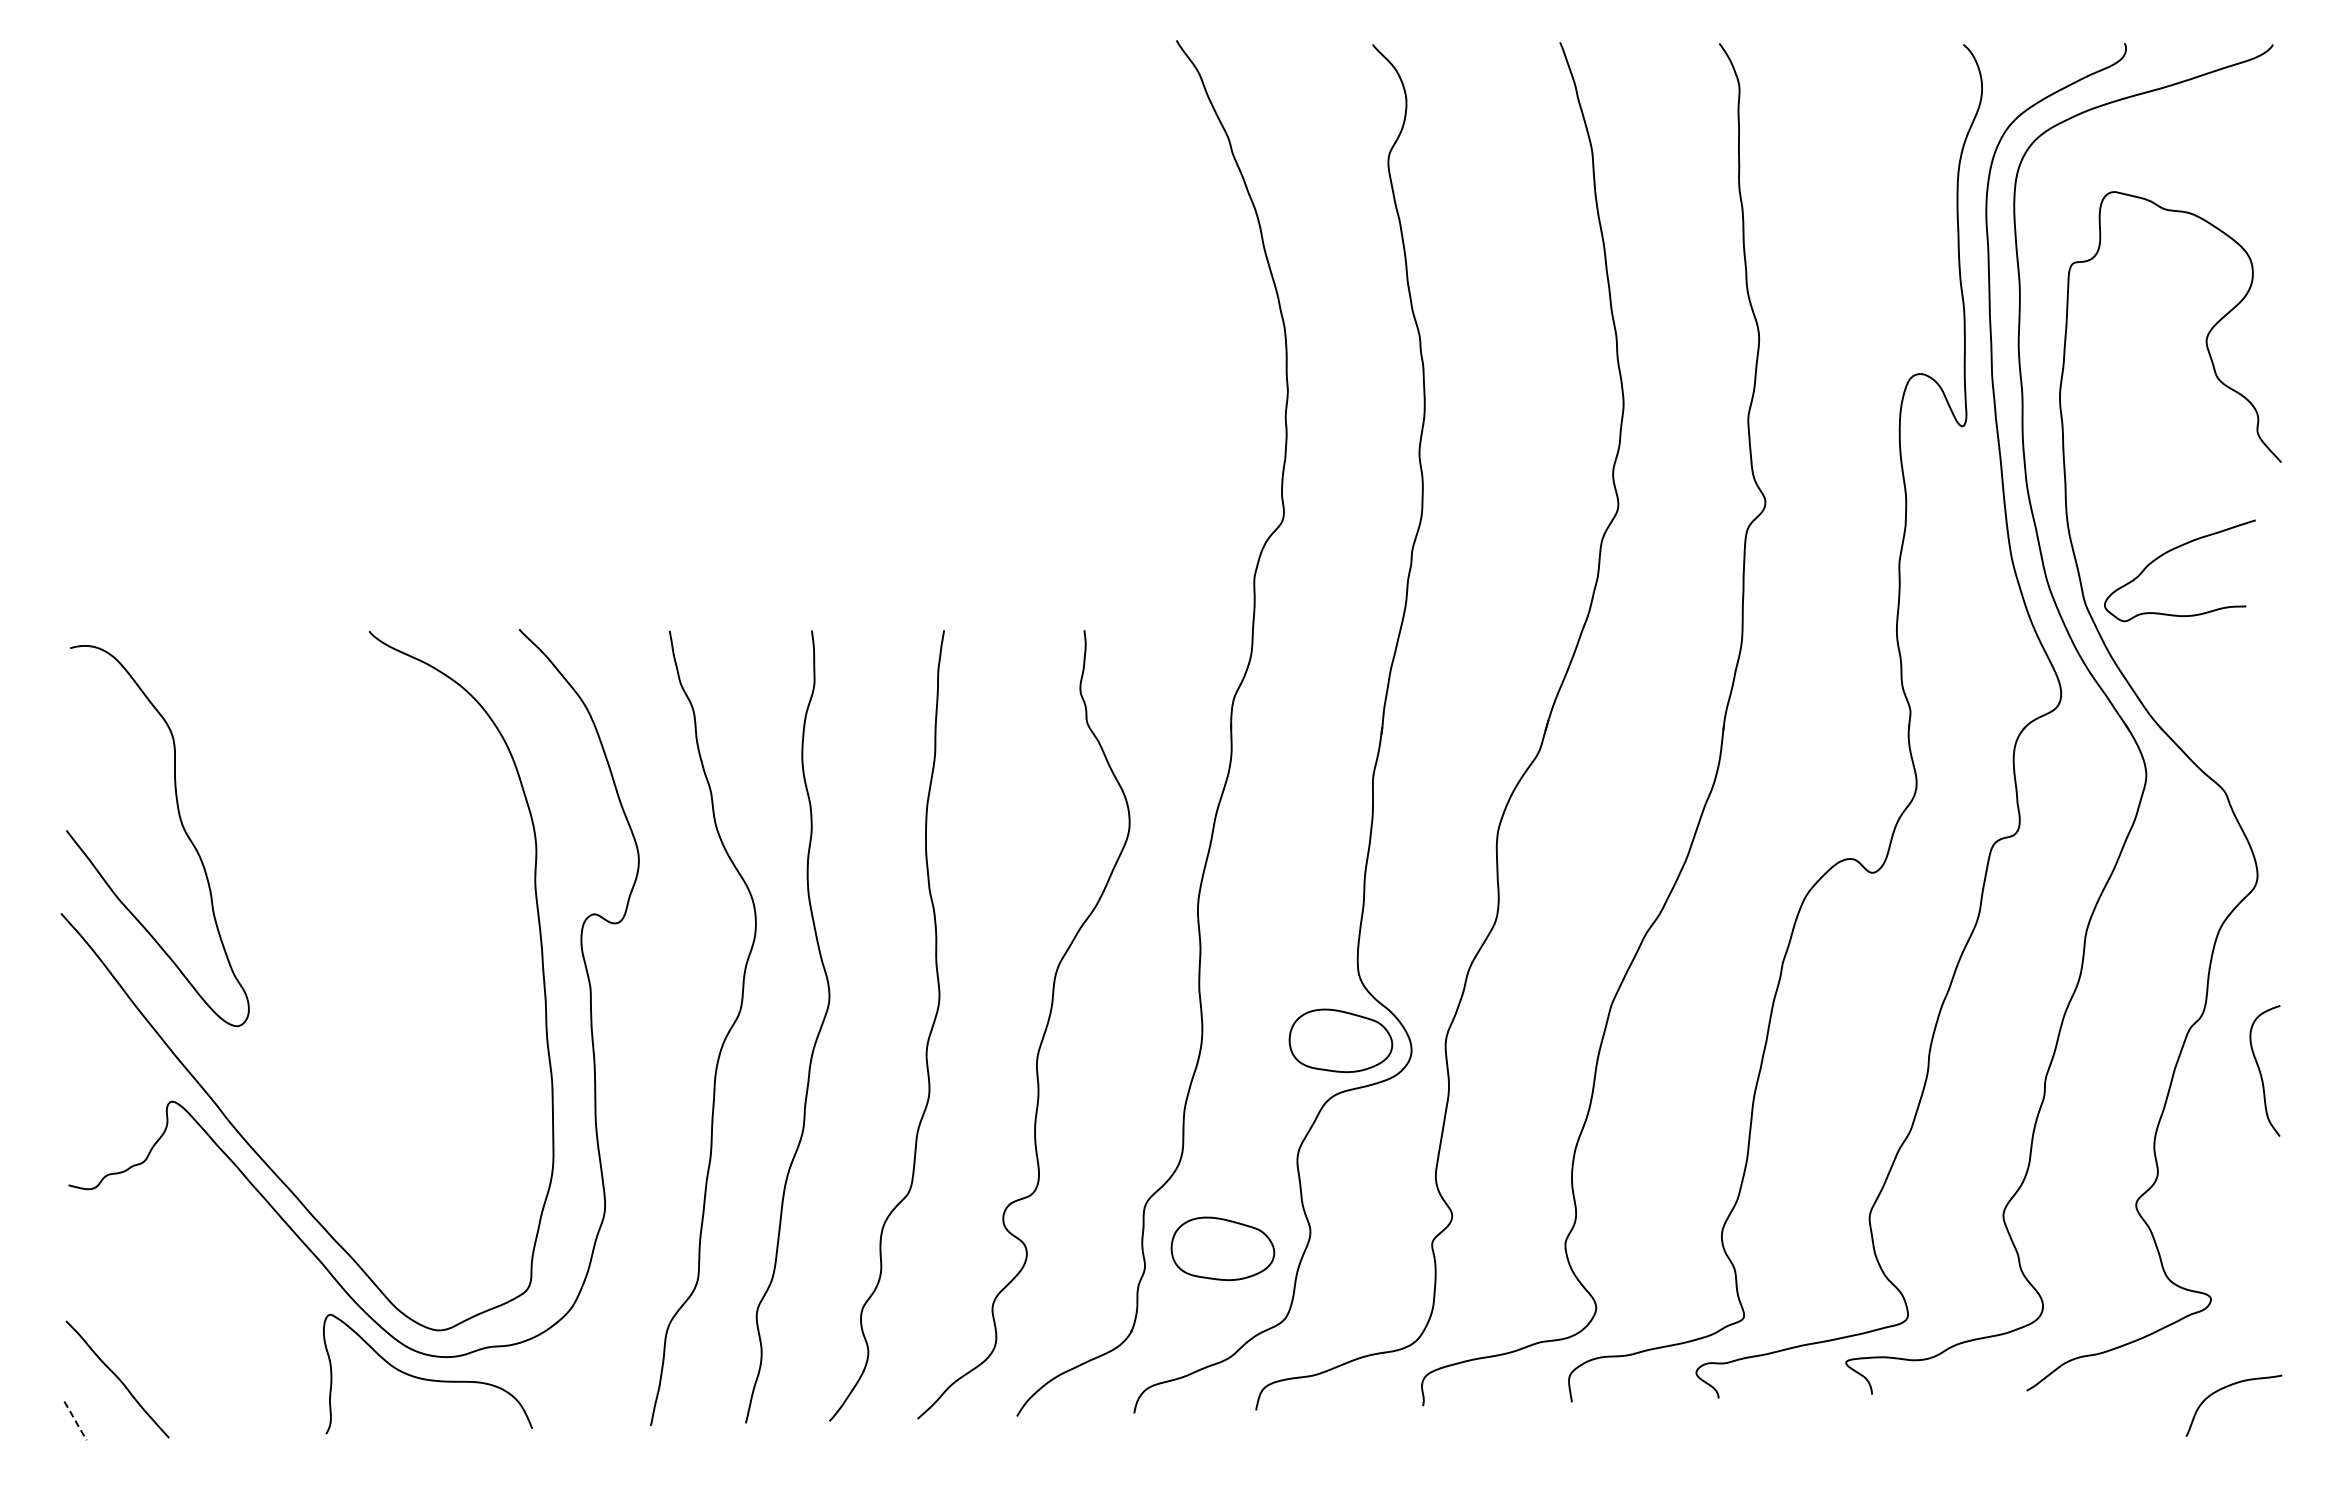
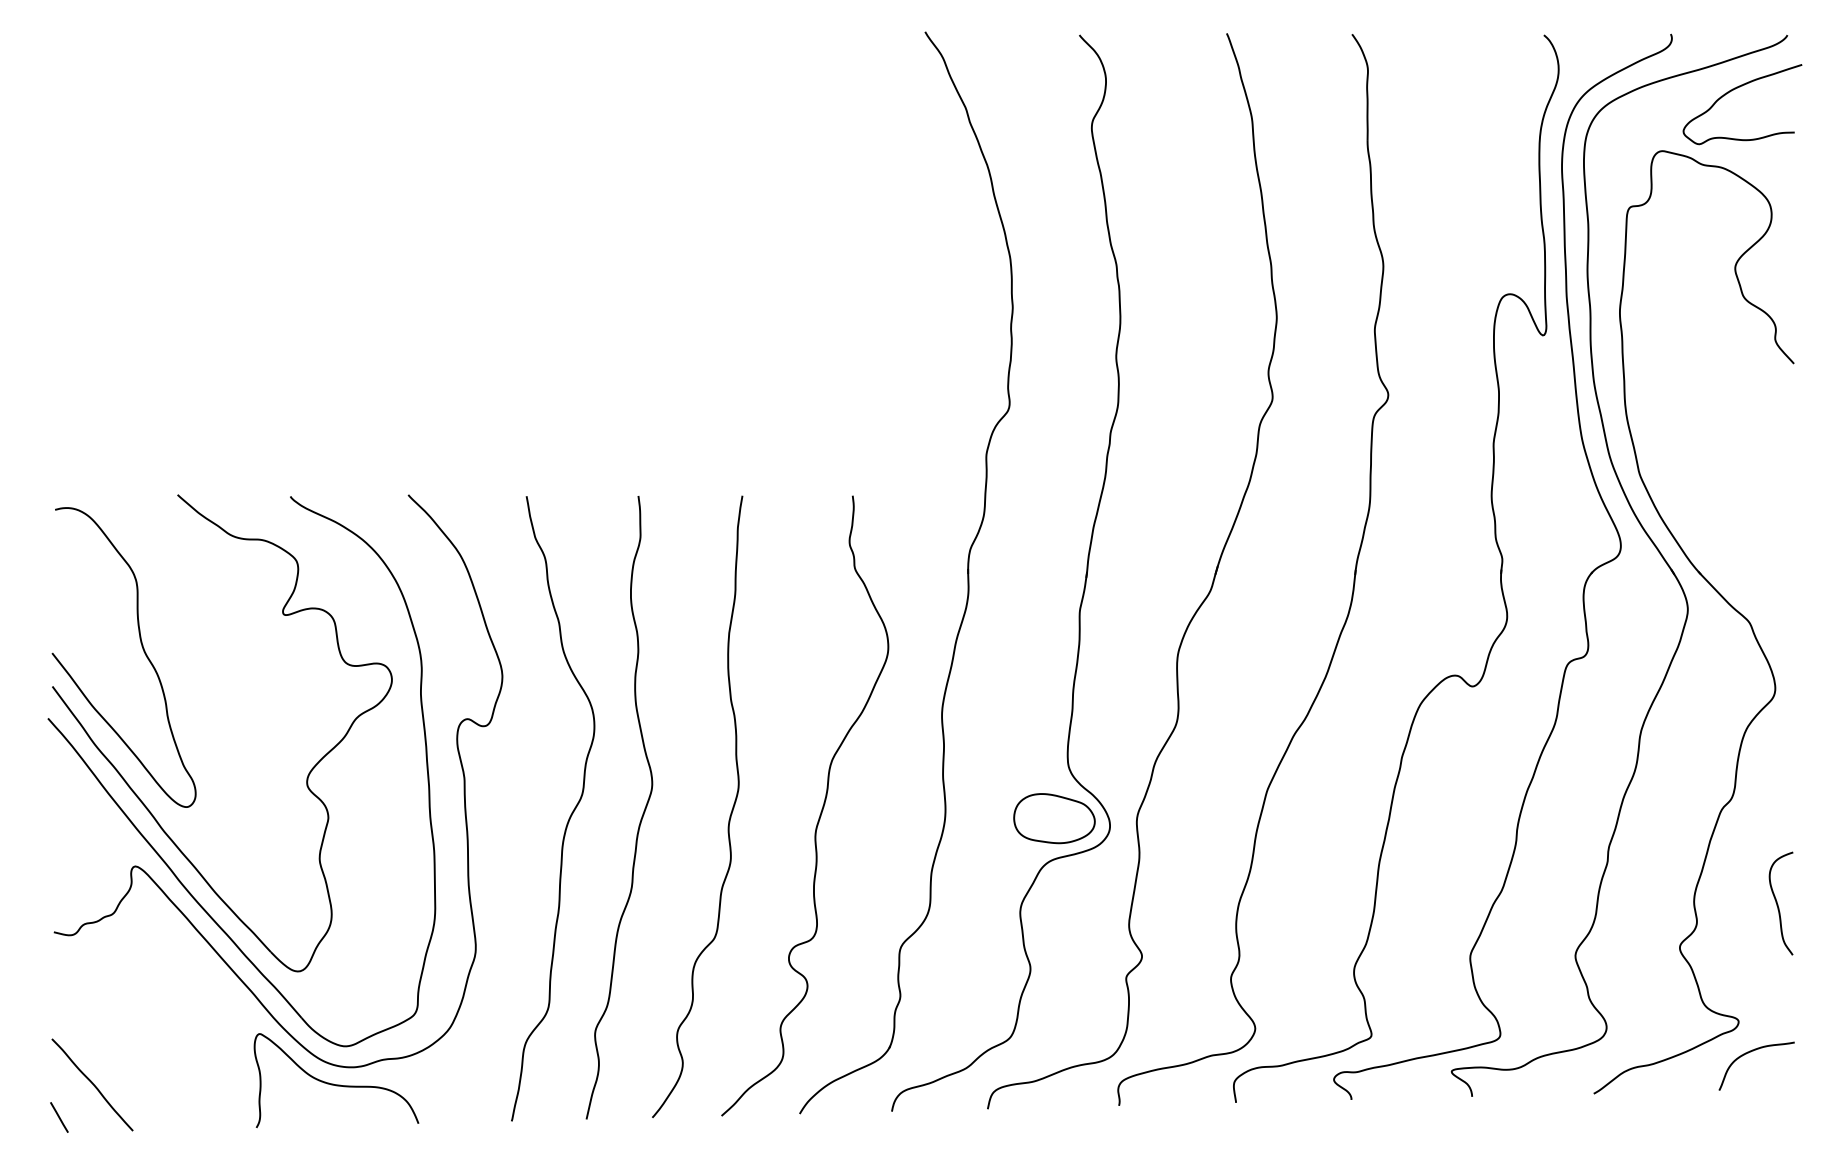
curve: (2170, 551) -> (1735, 89), moved
part: (391, 985) -> (307, 775), added
curve: (2261, 1072) -> (1778, 904), moved
part: (1222, 1248) -> (961, 981), removed
curve: (2225, 1388) -> (1750, 1052), moved
line: (75, 1420) -> (59, 1117), dashed -> solid

